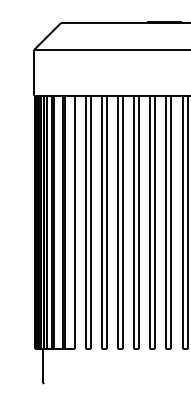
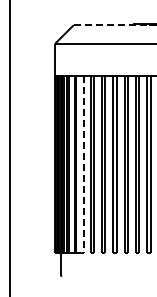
line: (115, 23) -> (111, 25), solid -> dashed
line: (75, 222) -> (83, 164), solid -> dashed

